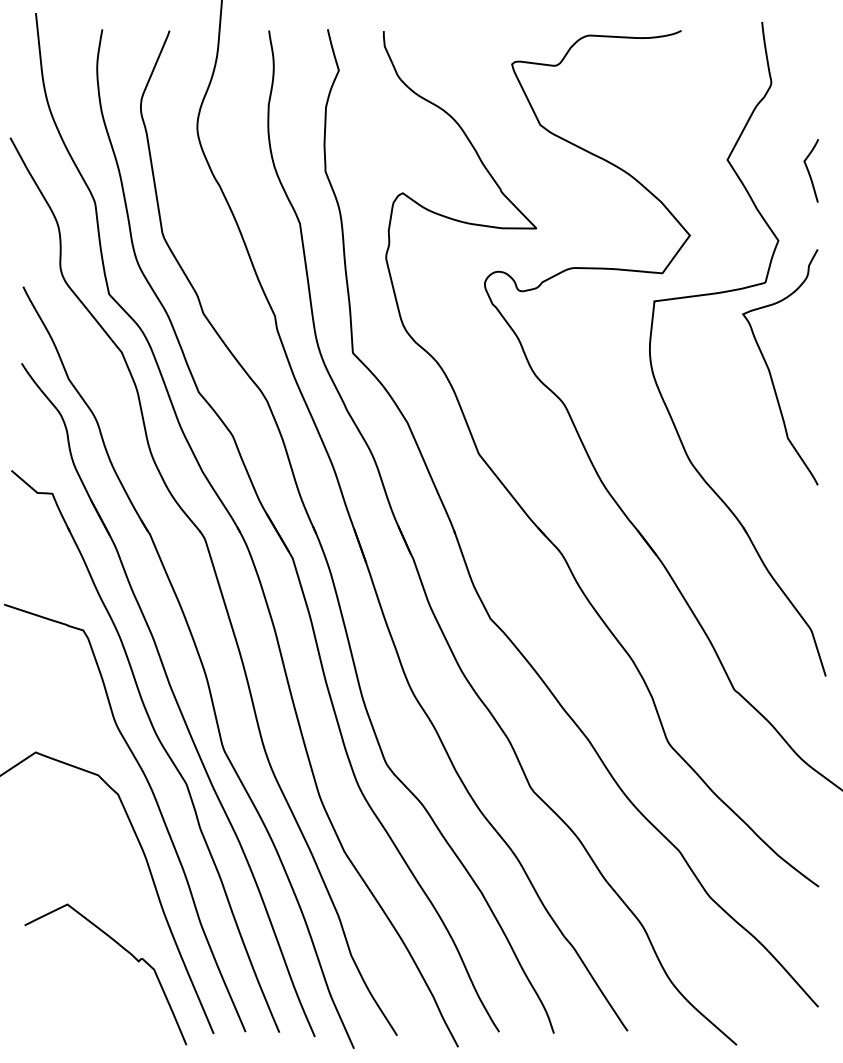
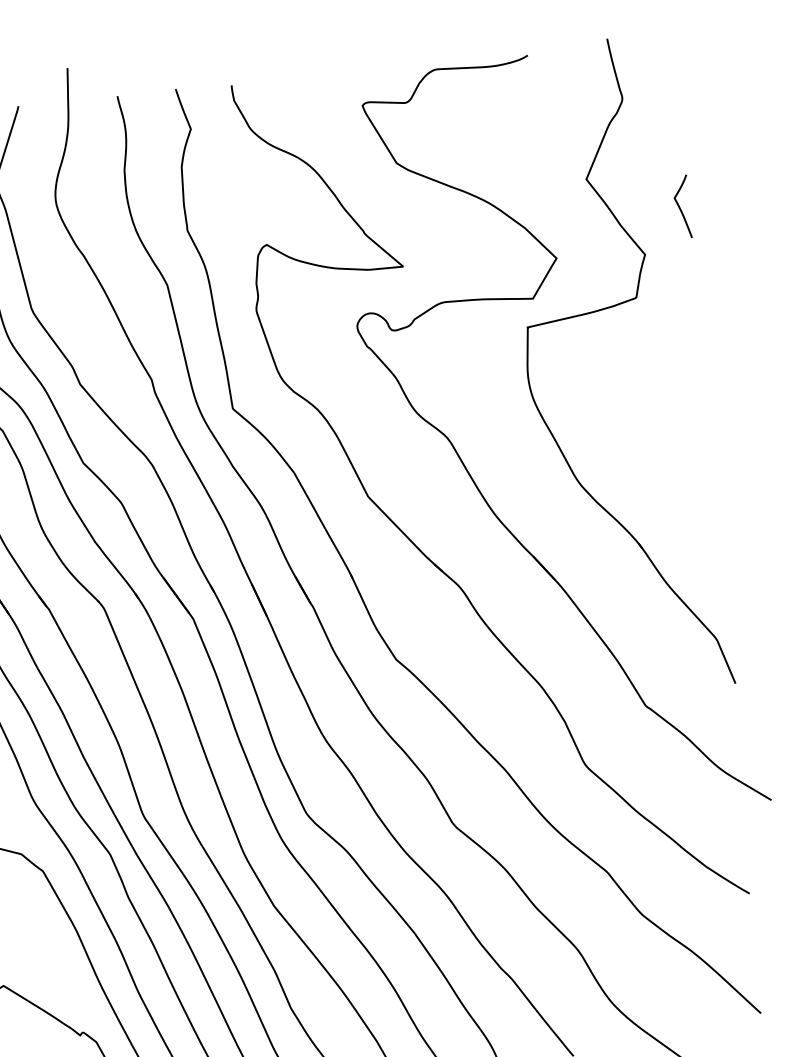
curve: (809, 171) -> (680, 207), moved
curve: (770, 371) -> (650, 385), removed

